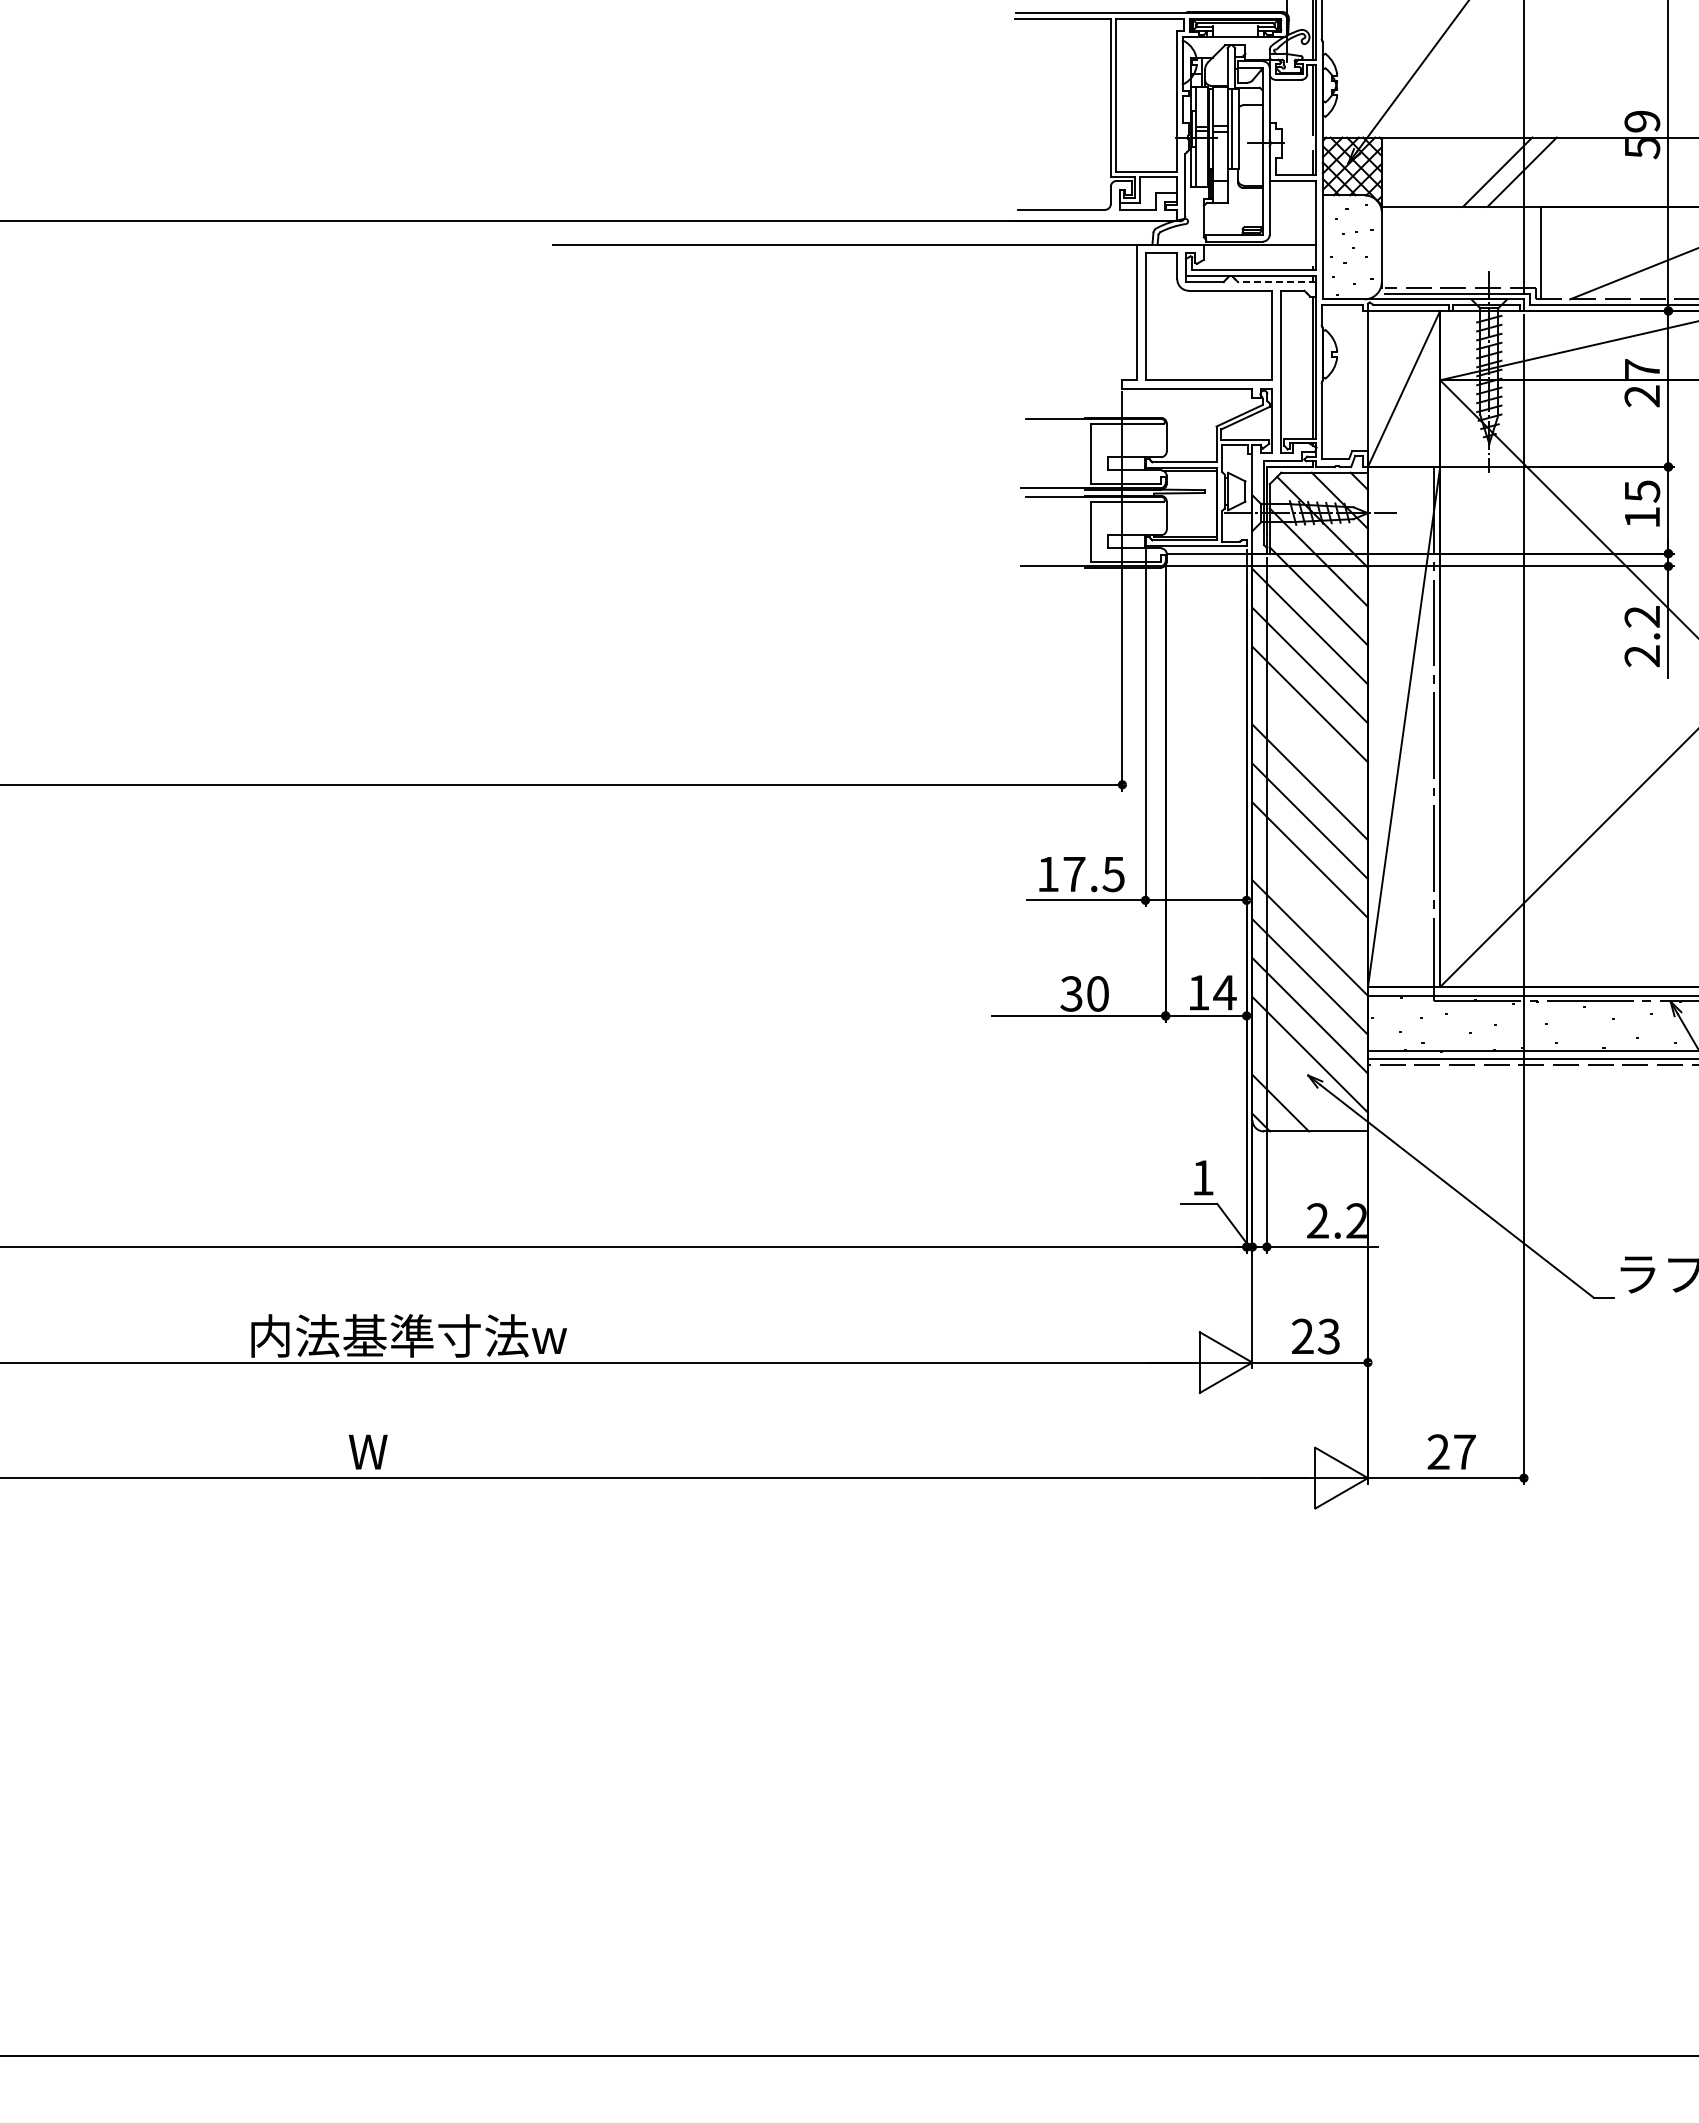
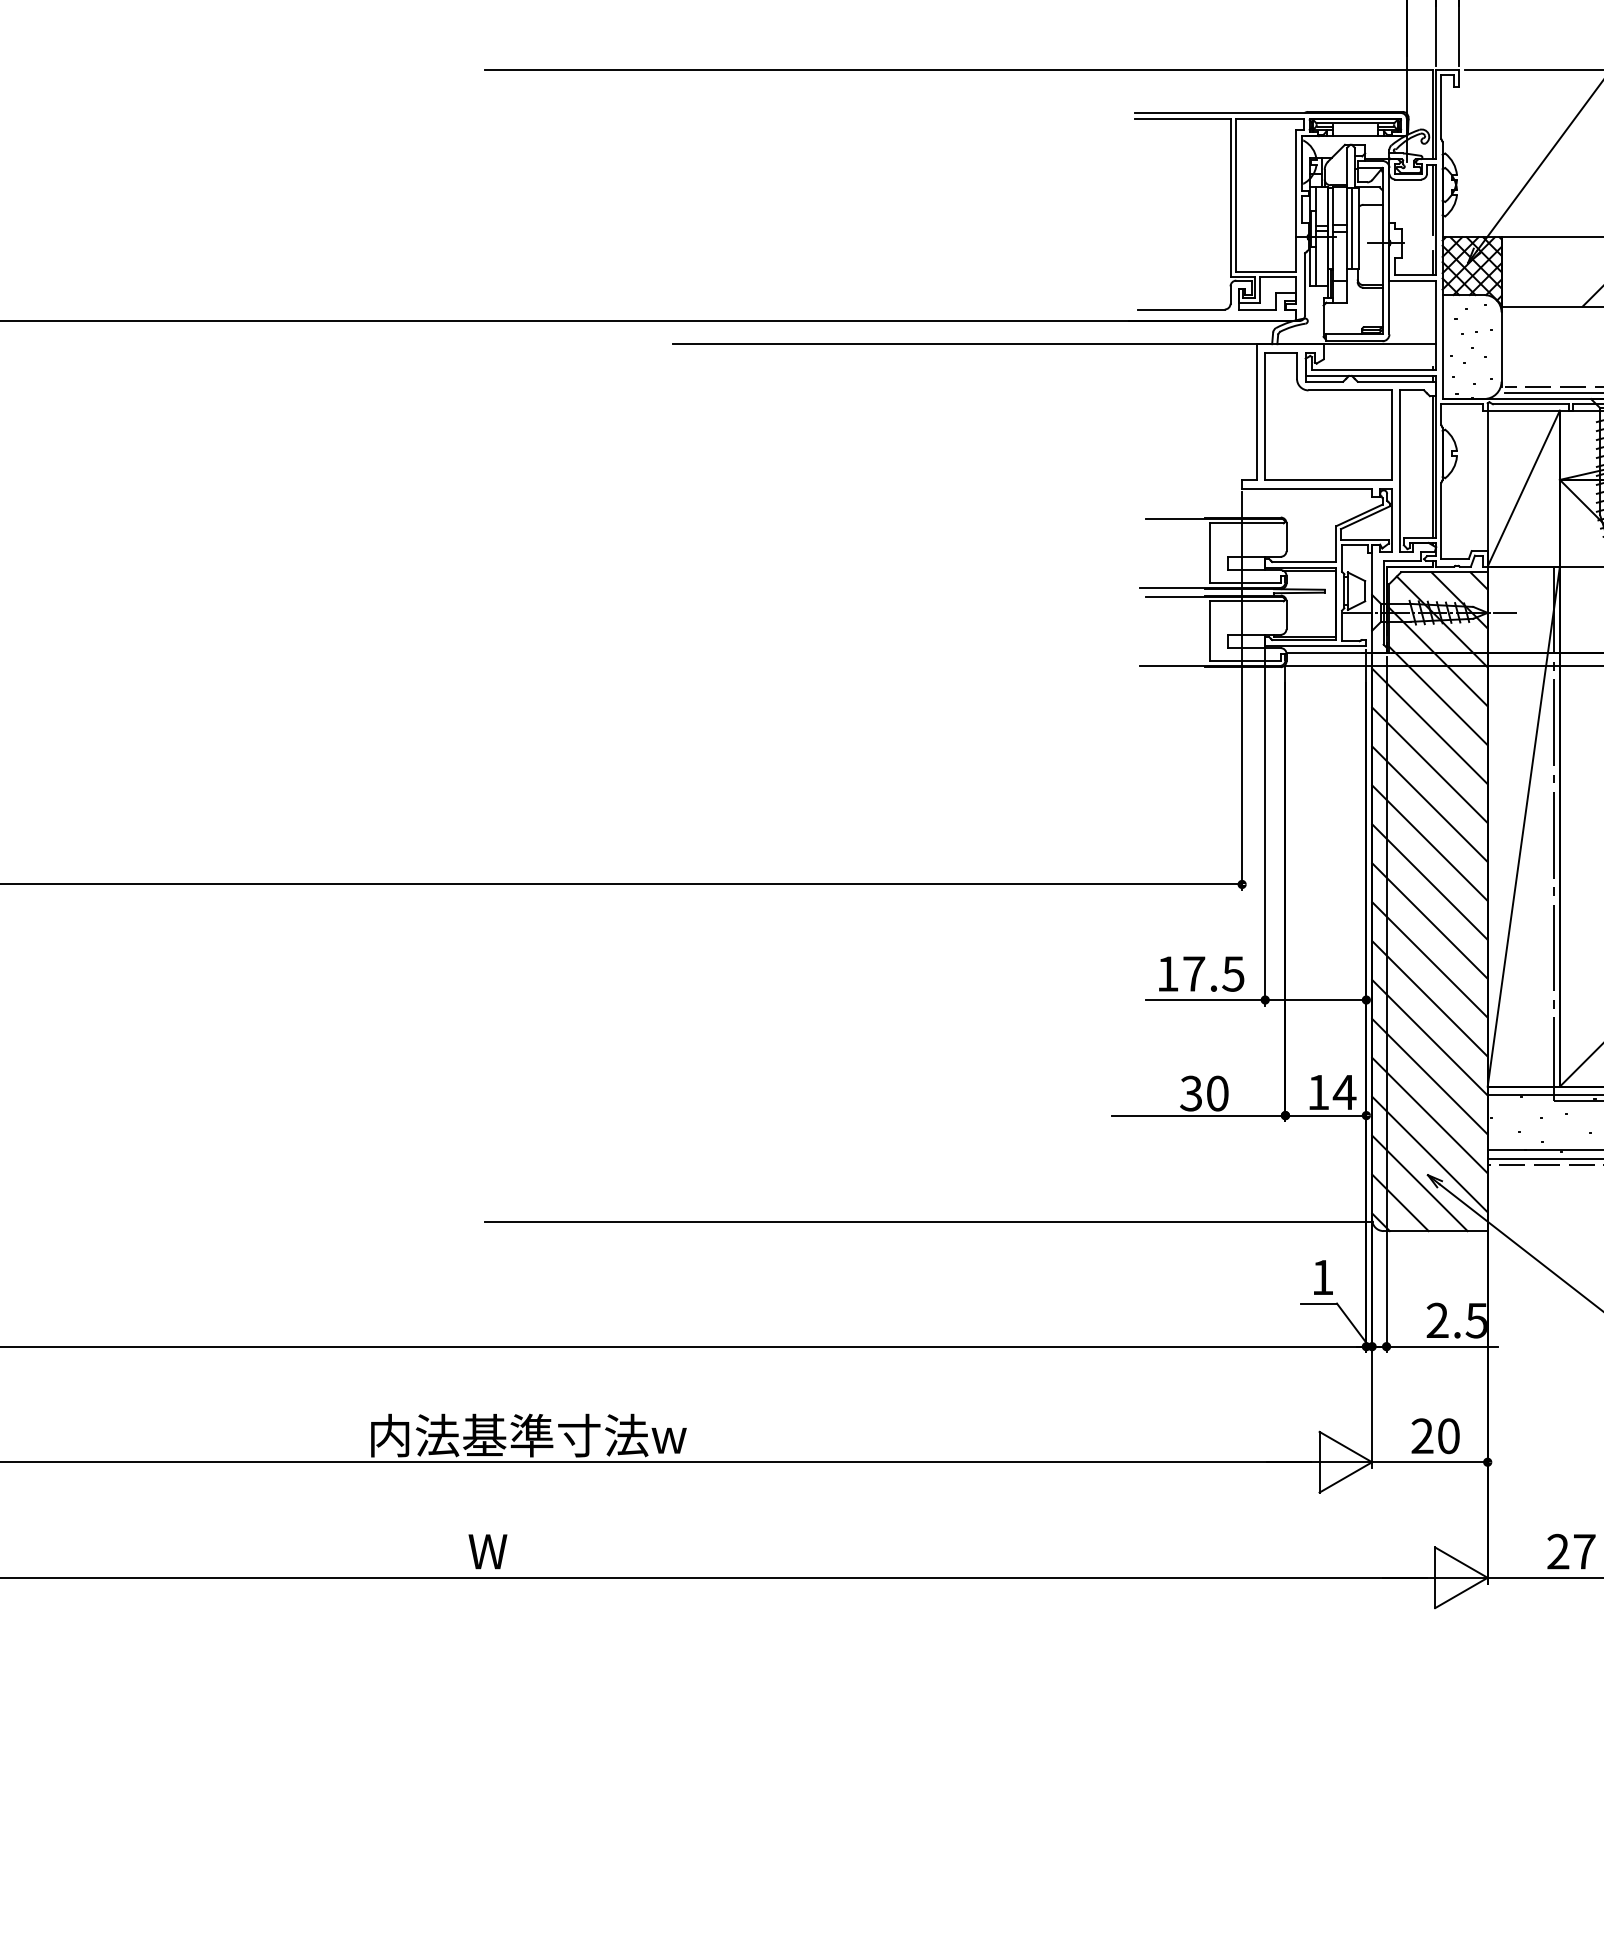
line: (1276, 282) -> (1396, 382), dashed -> solid
line: (1309, 743) -> (1429, 843), added
line: (1309, 898) -> (1429, 998), added
line: (1299, 1083) -> (1419, 1183), added
line: (808, 1122) -> (928, 1222), added
text: (1355, 1220) -> (1475, 1320), 2.2 -> 2.5
text: (1328, 1336) -> (1448, 1436), 23 -> 20

